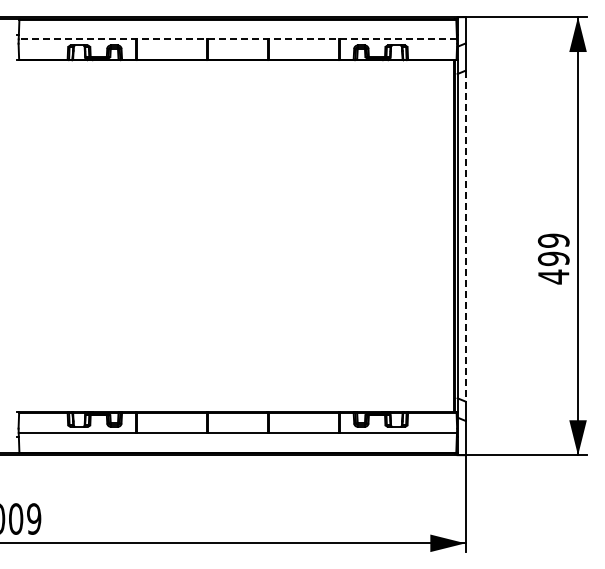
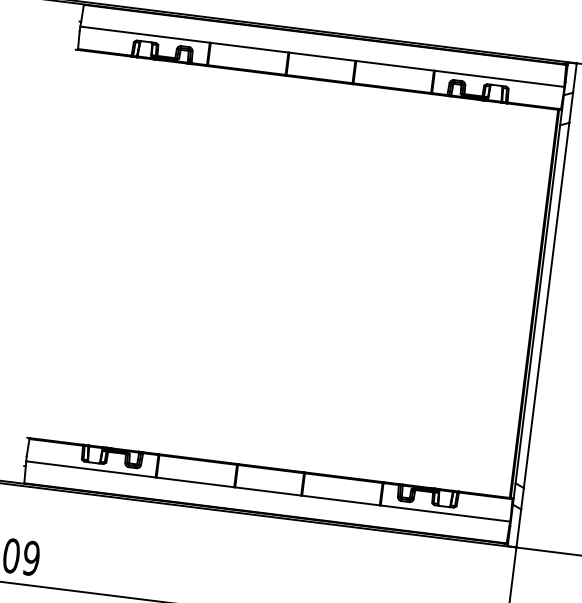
line: (237, 39) -> (321, 56), dashed -> solid
line: (465, 236) -> (546, 305), dashed -> solid

